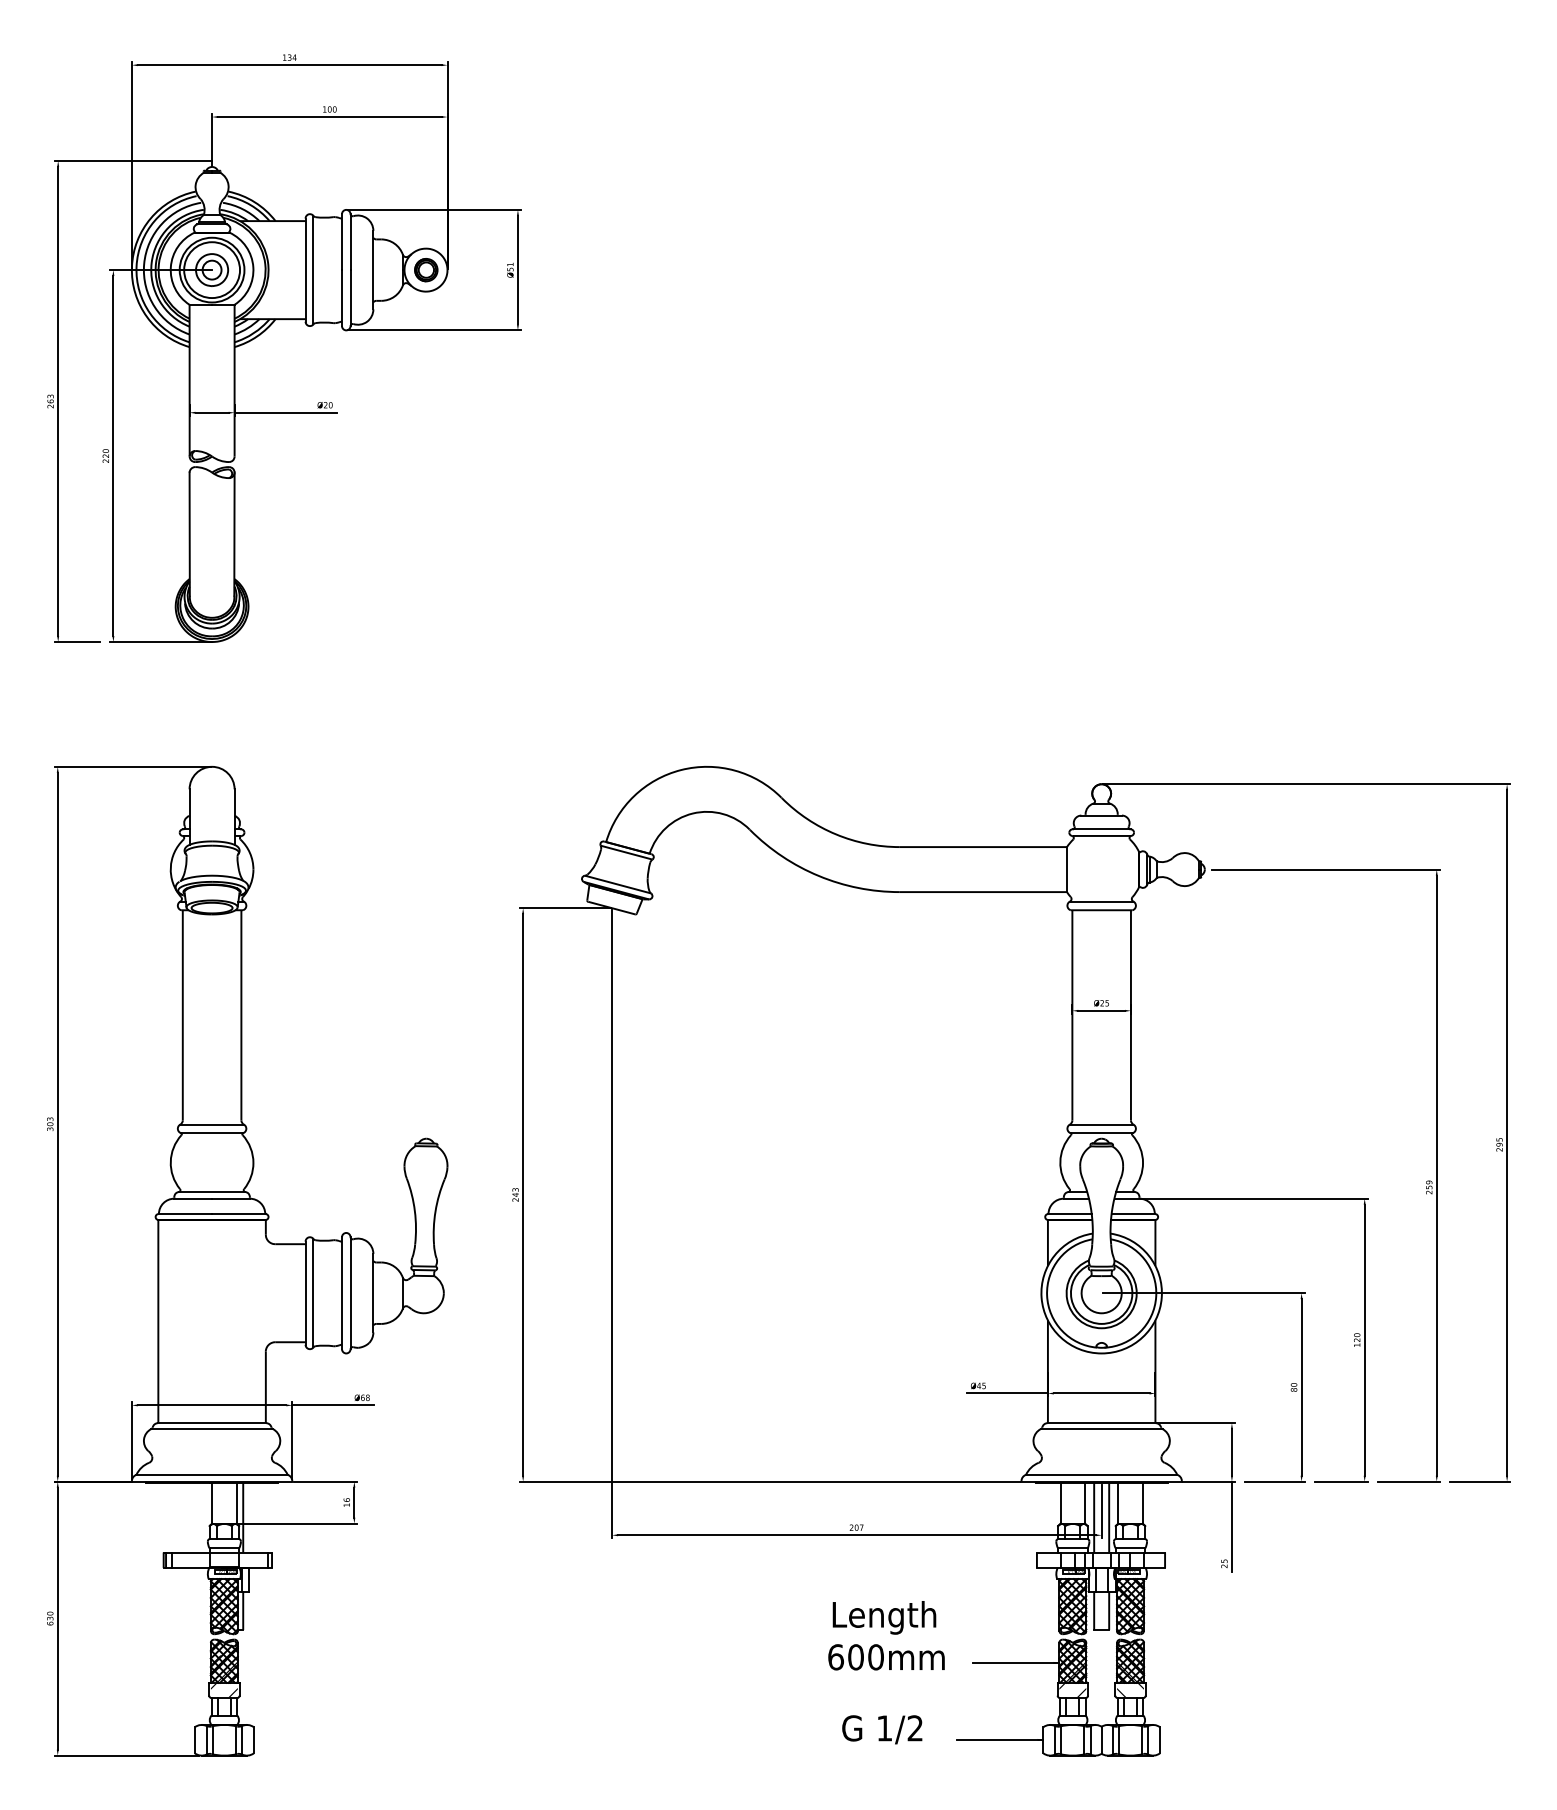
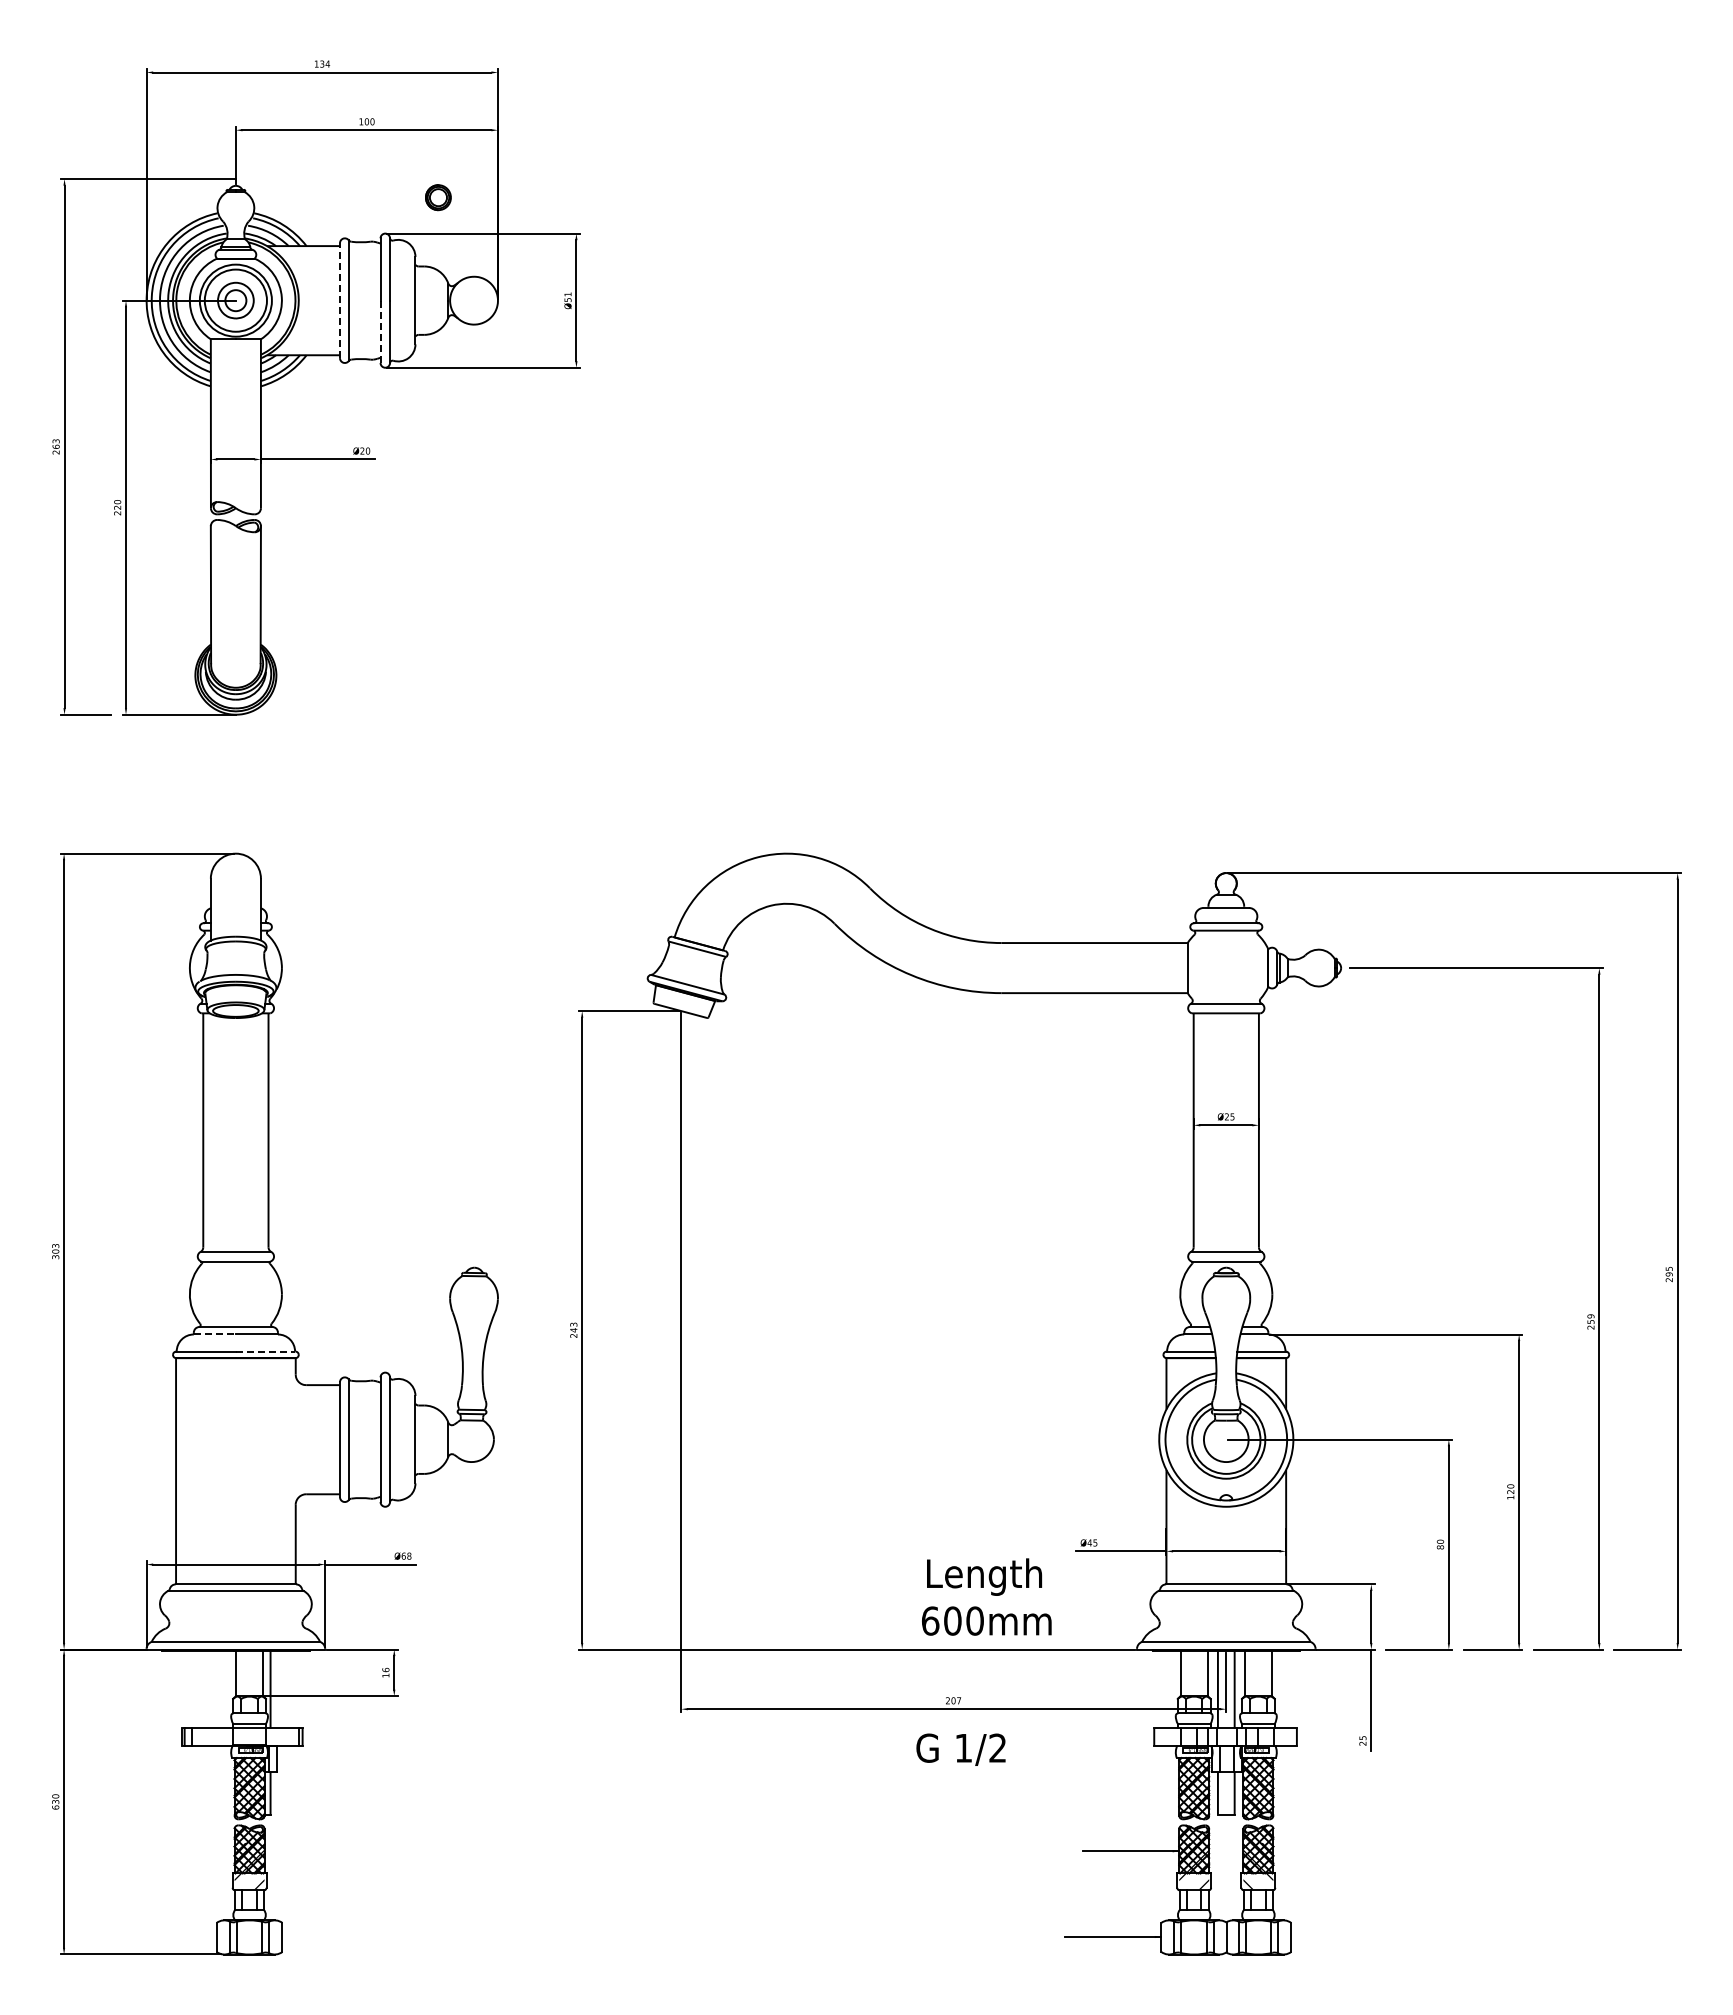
line: (305, 269) -> (339, 300), solid -> dashed
part: (426, 269) -> (438, 197), moved
line: (341, 298) -> (380, 332), solid -> dashed
line: (193, 1198) -> (215, 1334), solid -> dashed
line: (238, 1213) -> (265, 1351), solid -> dashed
text: (886, 1635) -> (986, 1596), moved
text: (881, 1729) -> (960, 1749), moved

